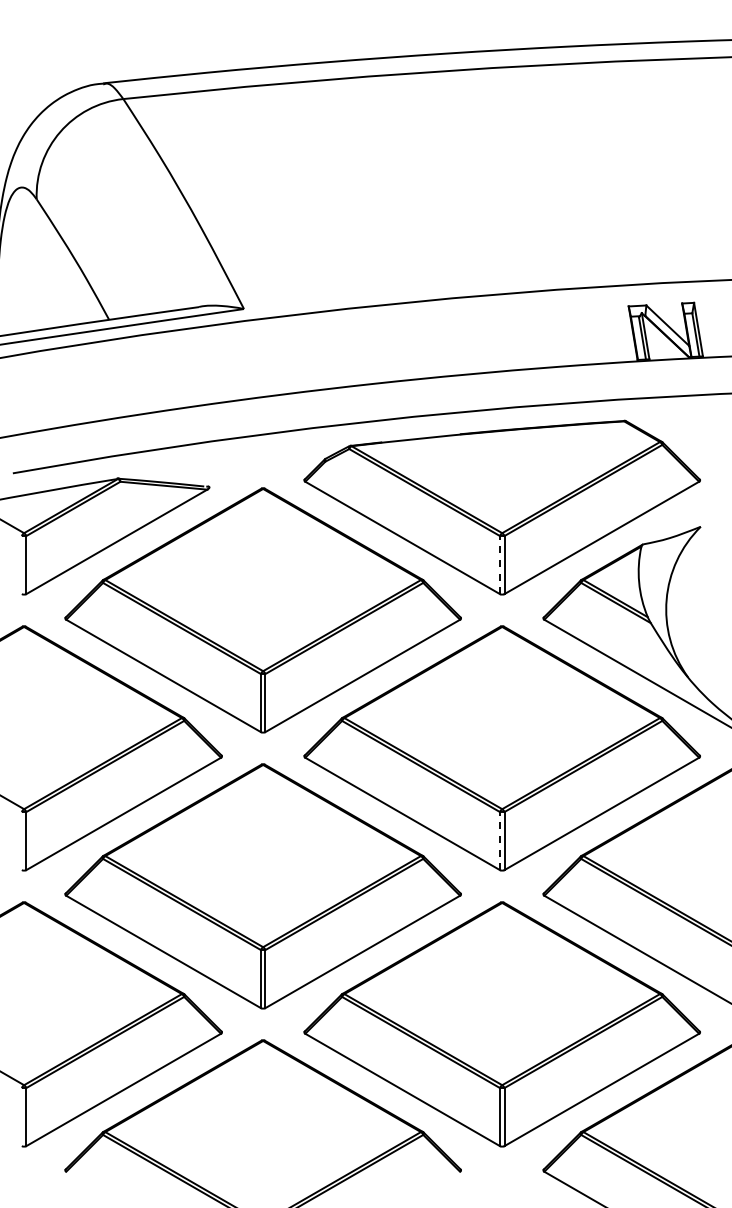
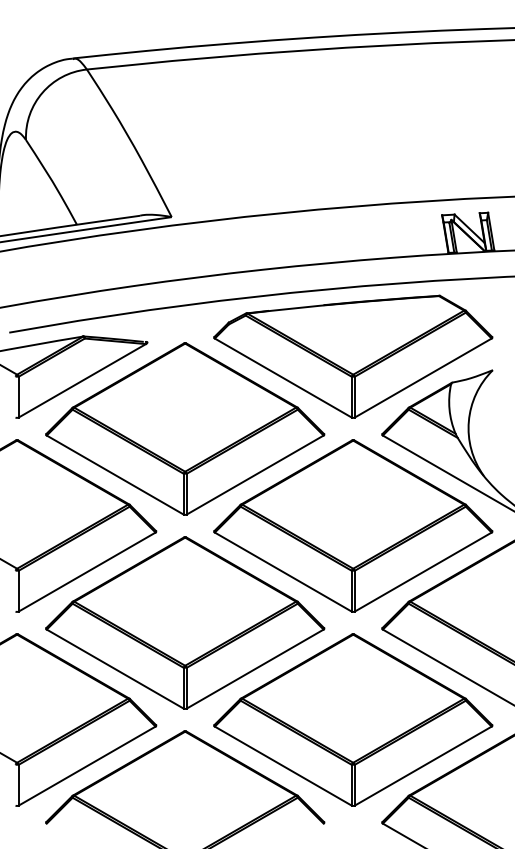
line: (499, 564) -> (351, 396), dashed -> solid
line: (499, 840) -> (351, 590), dashed -> solid

